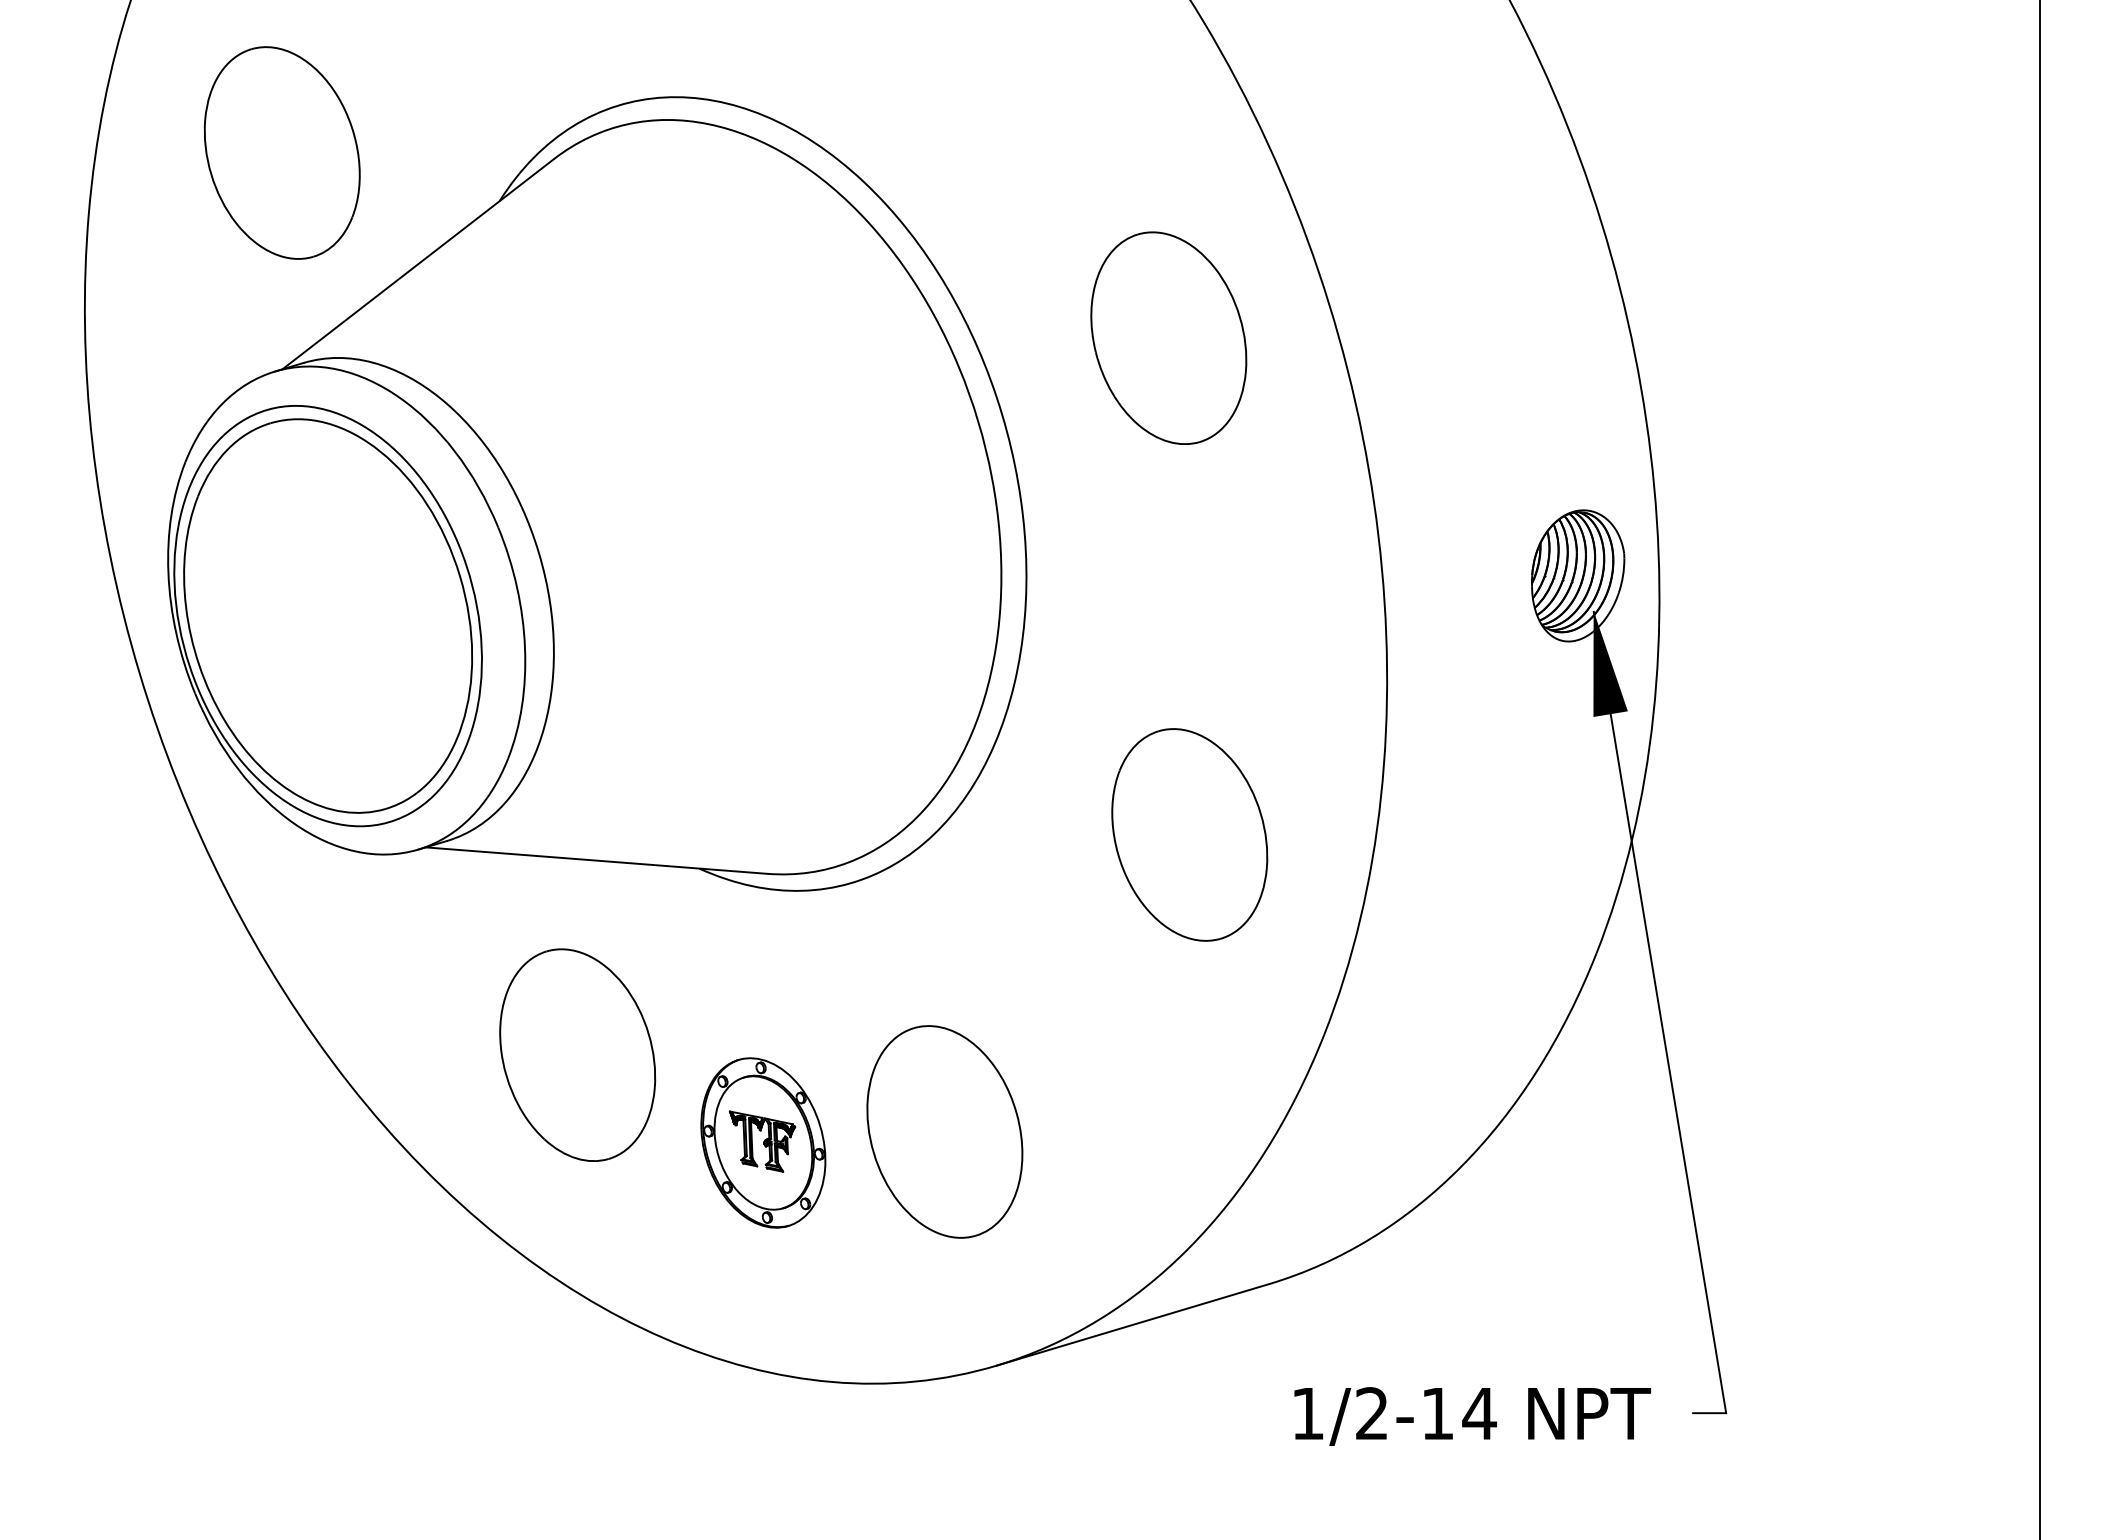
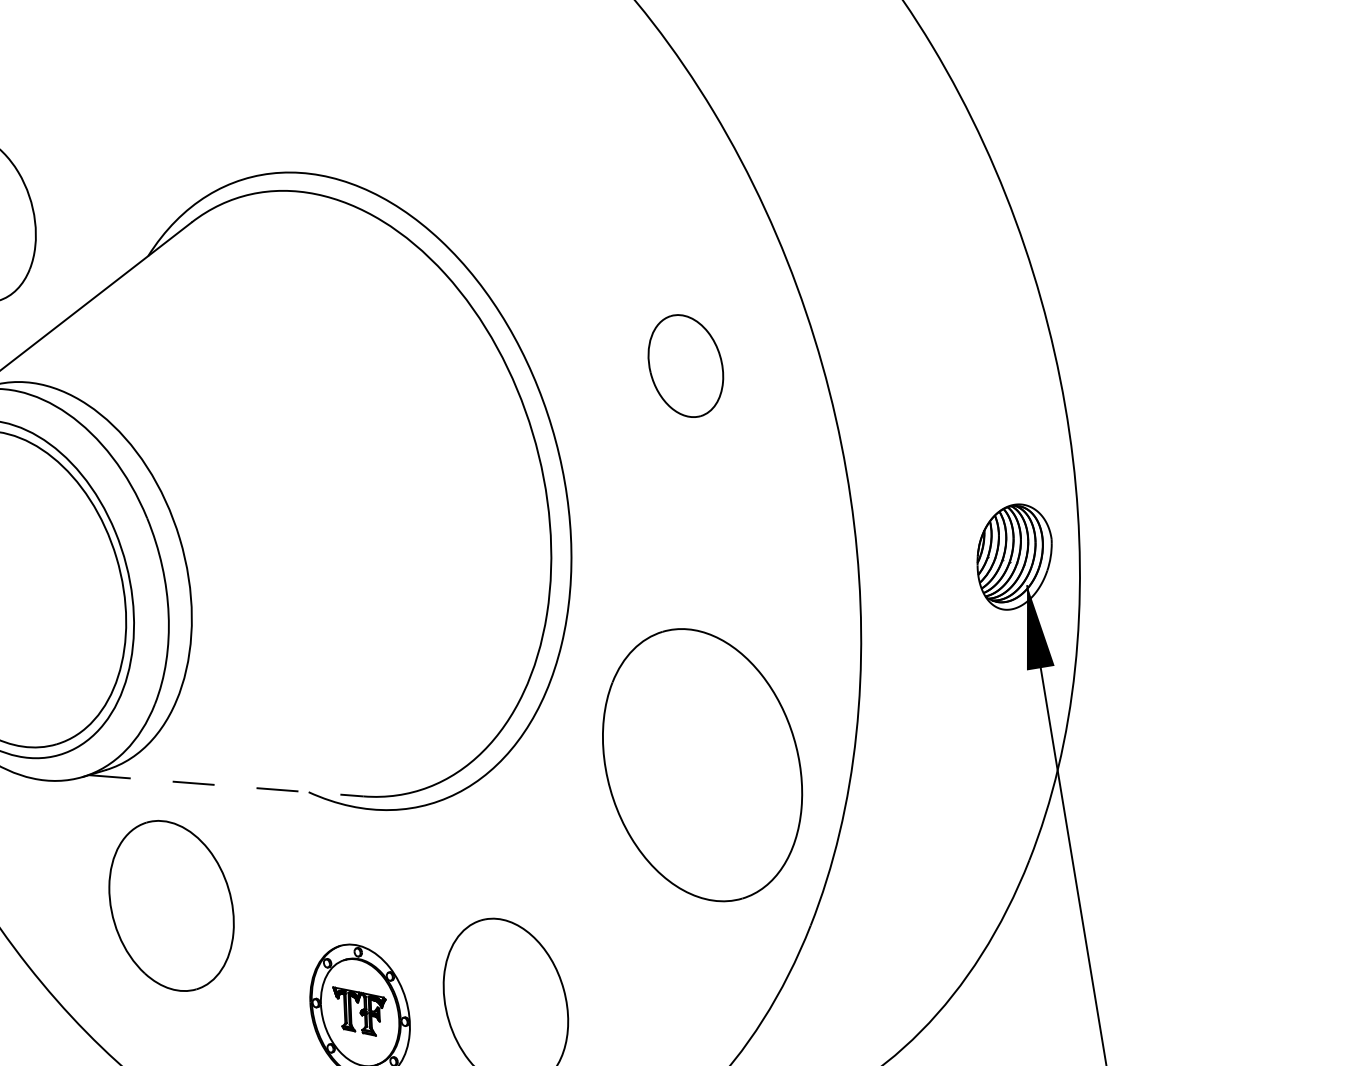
part: (1168, 337) -> (685, 365), size x0.6
part: (1189, 834) -> (702, 764), size x1.6
line: (596, 860) -> (226, 785), solid -> dashed
part: (577, 1054) -> (171, 905), moved

